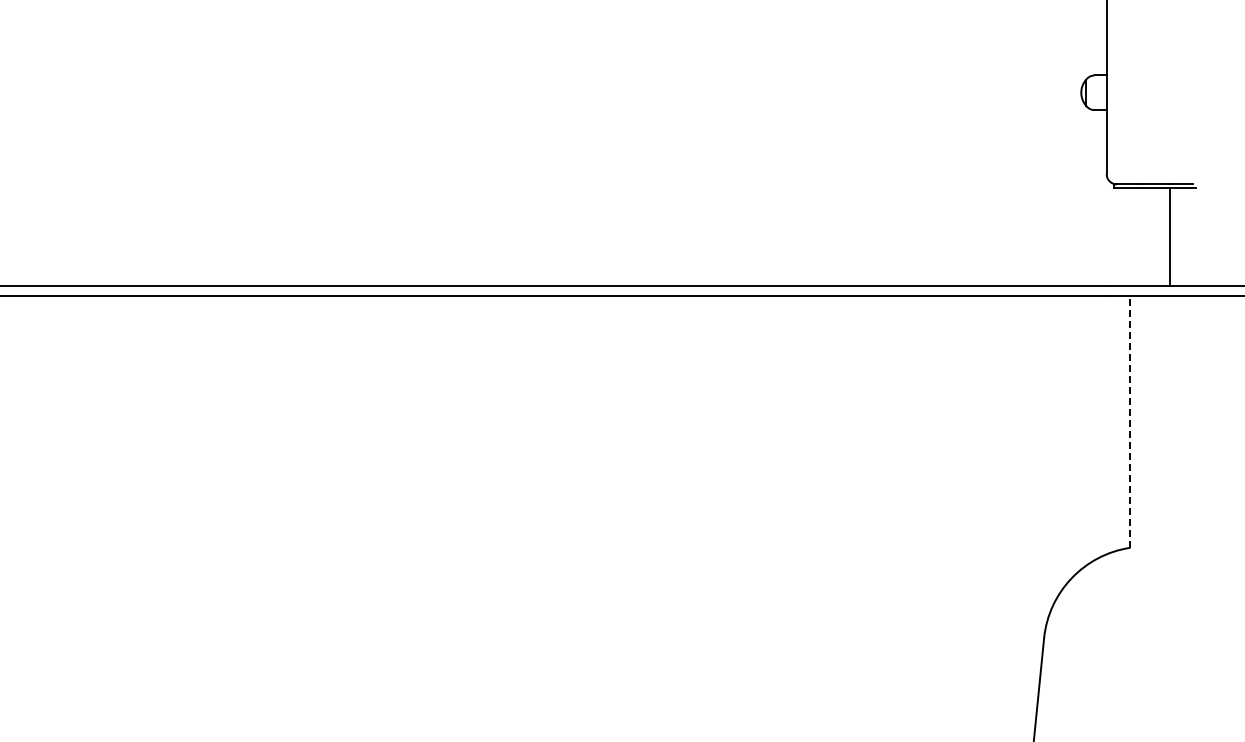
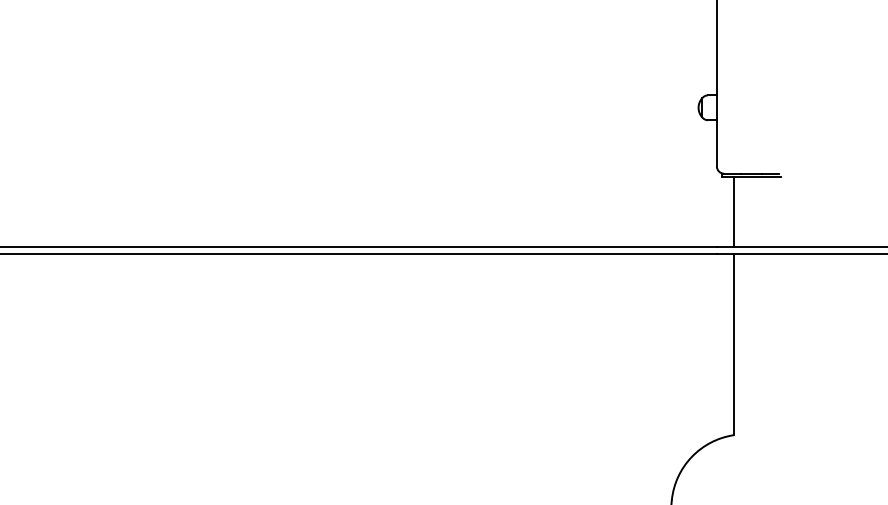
line: (1170, 237) -> (733, 211), moved
line: (1130, 422) -> (733, 345), dashed -> solid

